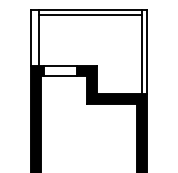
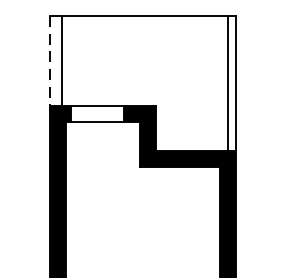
line: (89, 14) -> (143, 23), removed
line: (31, 37) -> (50, 60), solid -> dashed

